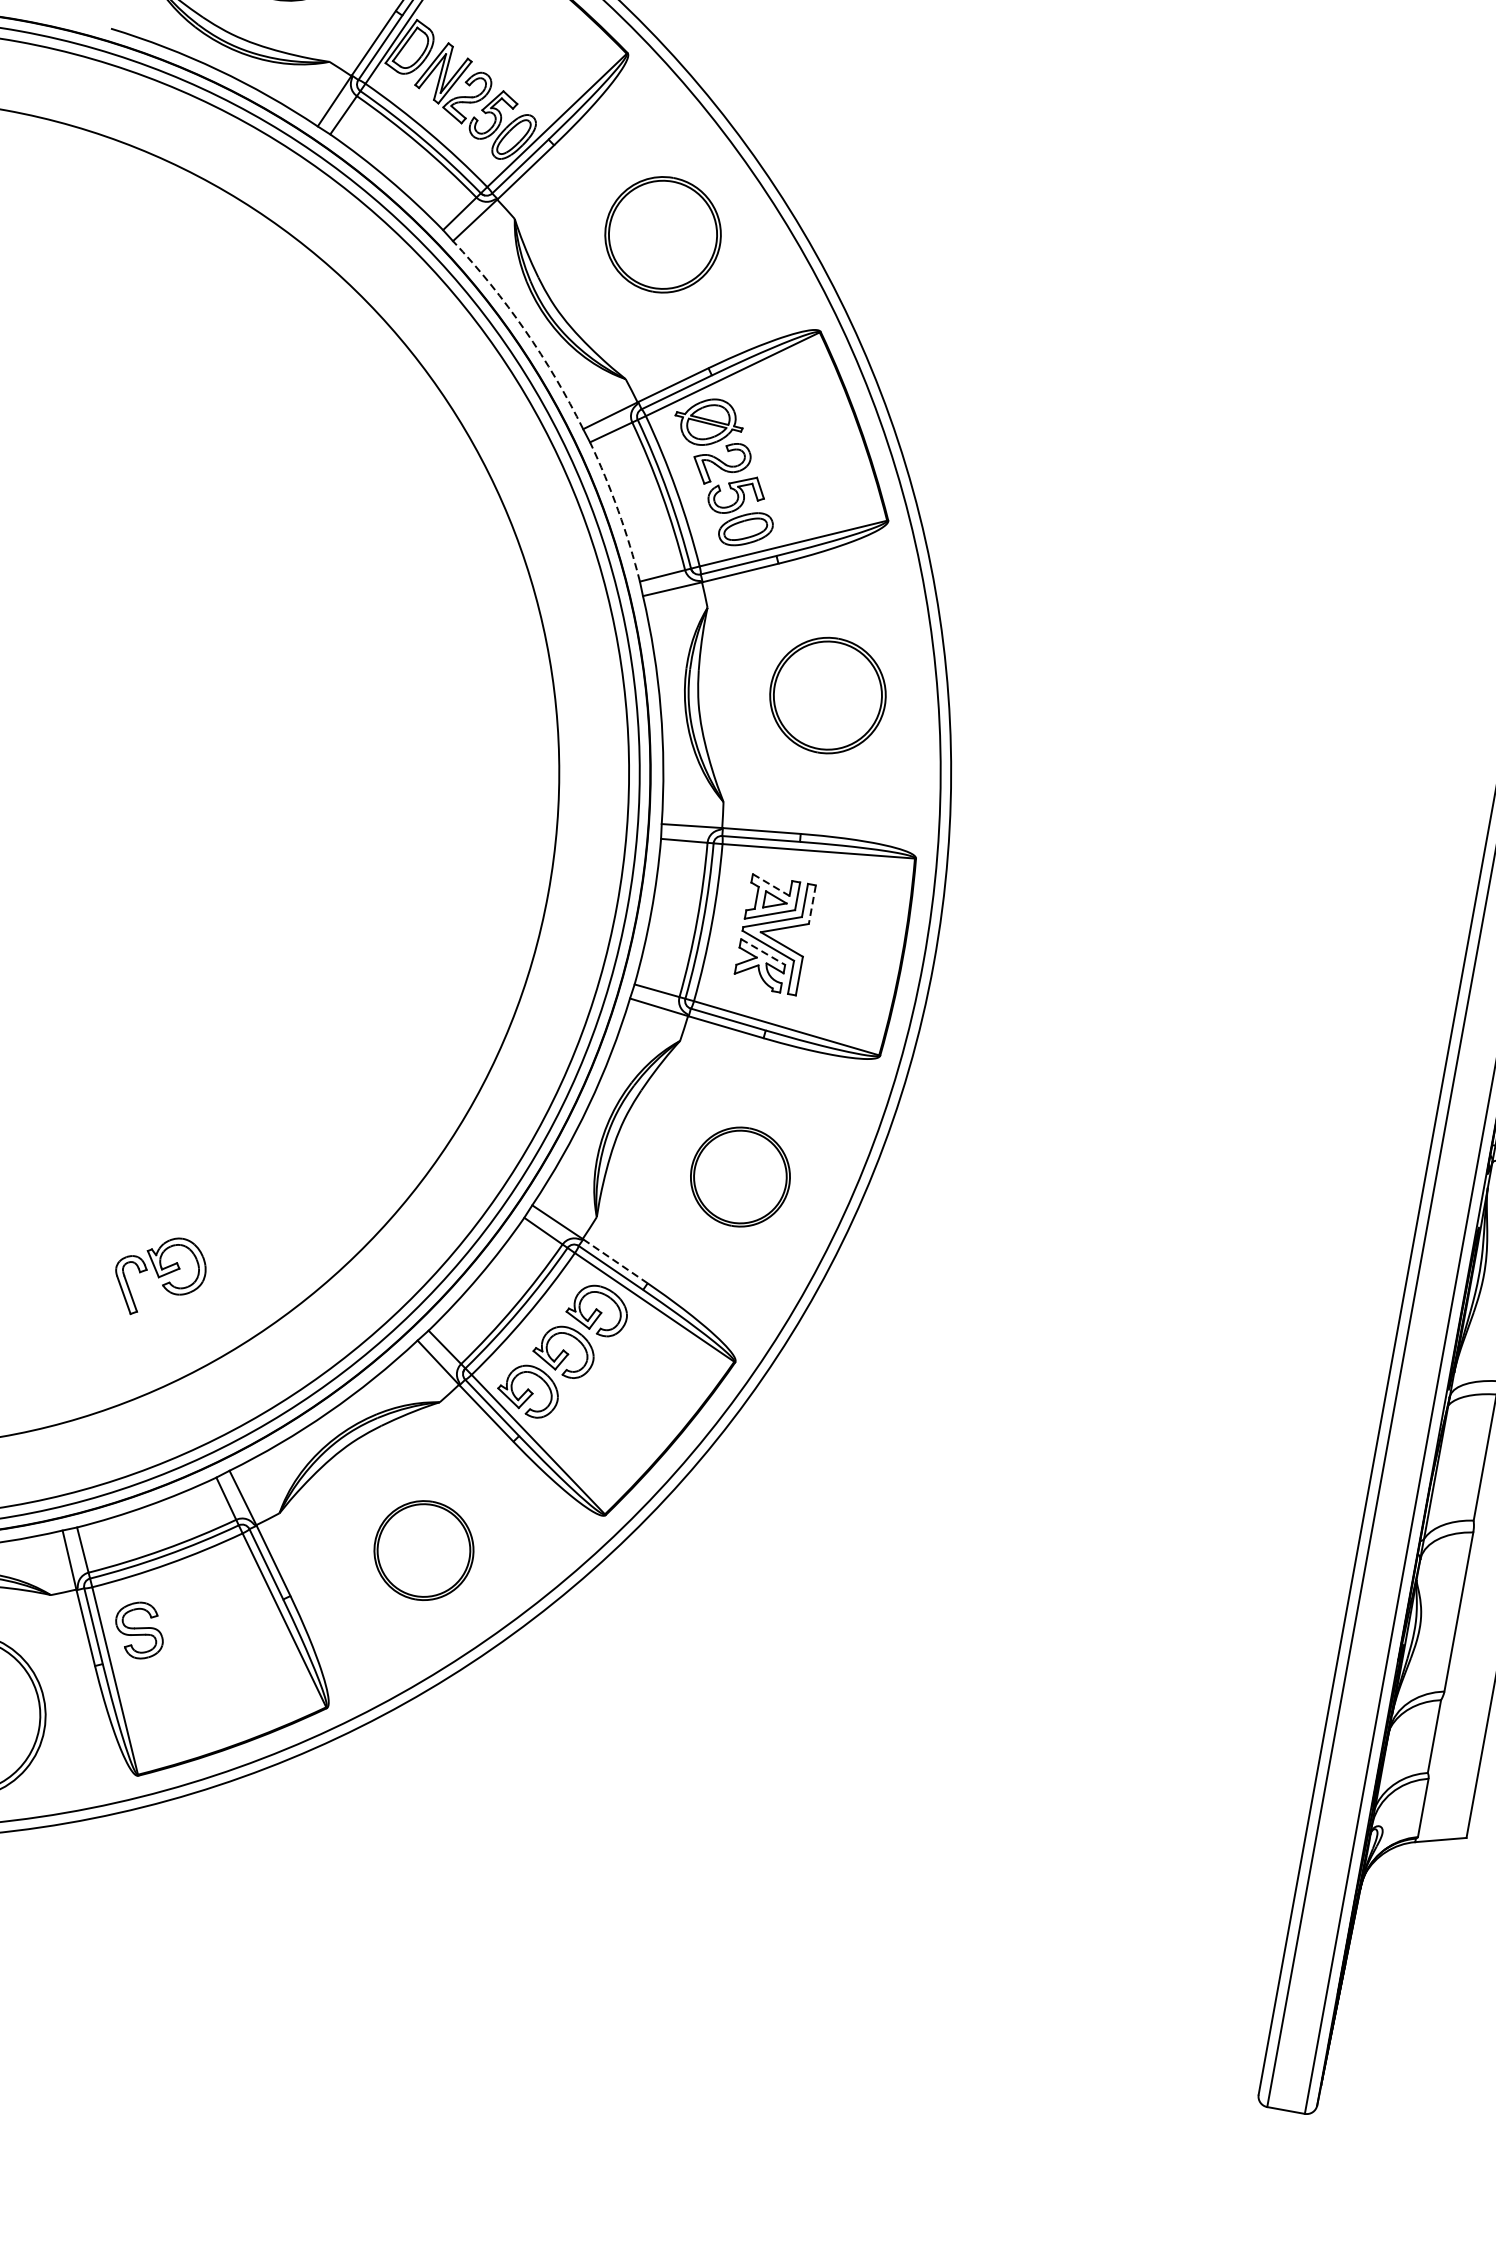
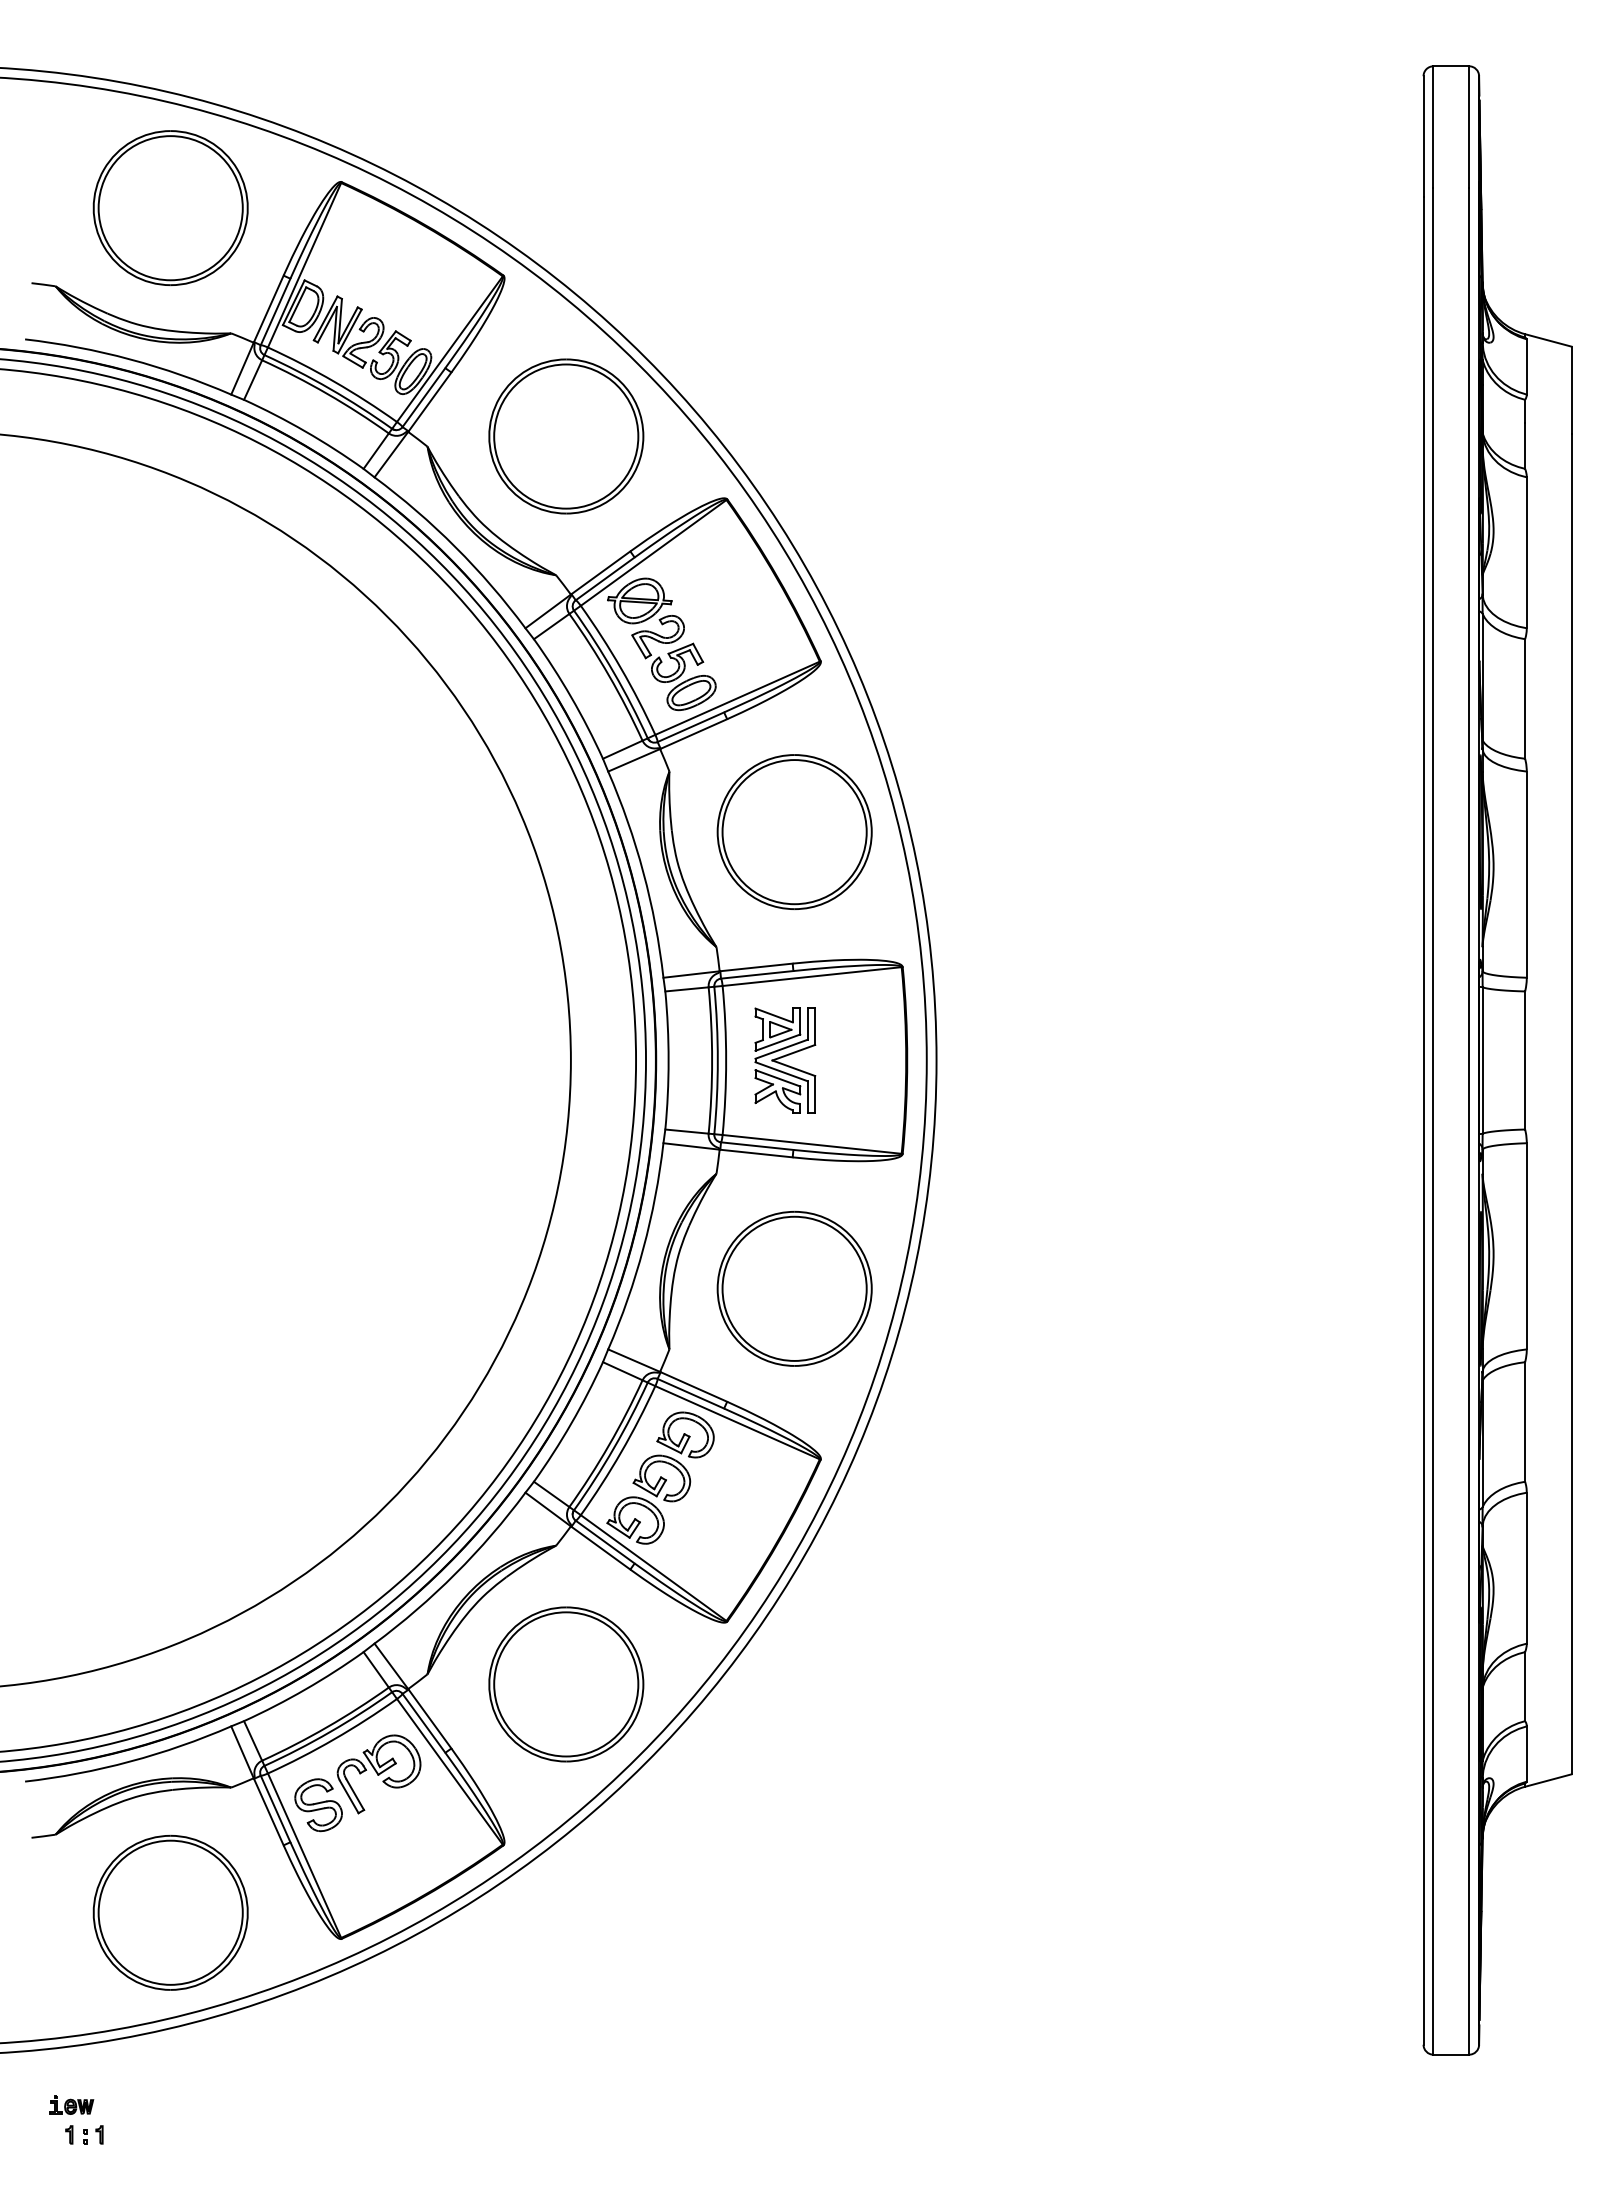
part: (663, 234) -> (566, 436), size x1.43
arc: (524, 330) -> (455, 547), dashed -> solid
arc: (618, 510) -> (571, 697), dashed -> solid
part: (827, 694) -> (794, 831), size x1.43
line: (771, 885) -> (774, 1015), dashed -> solid
line: (812, 905) -> (815, 1027), dashed -> solid
line: (762, 952) -> (777, 1078), dashed -> solid
part: (740, 1176) -> (794, 1288), size x1.67
line: (615, 1262) -> (694, 1387), dashed -> solid
part: (159, 1277) -> (378, 1774), moved
part: (424, 1550) -> (566, 1684), size x1.67

